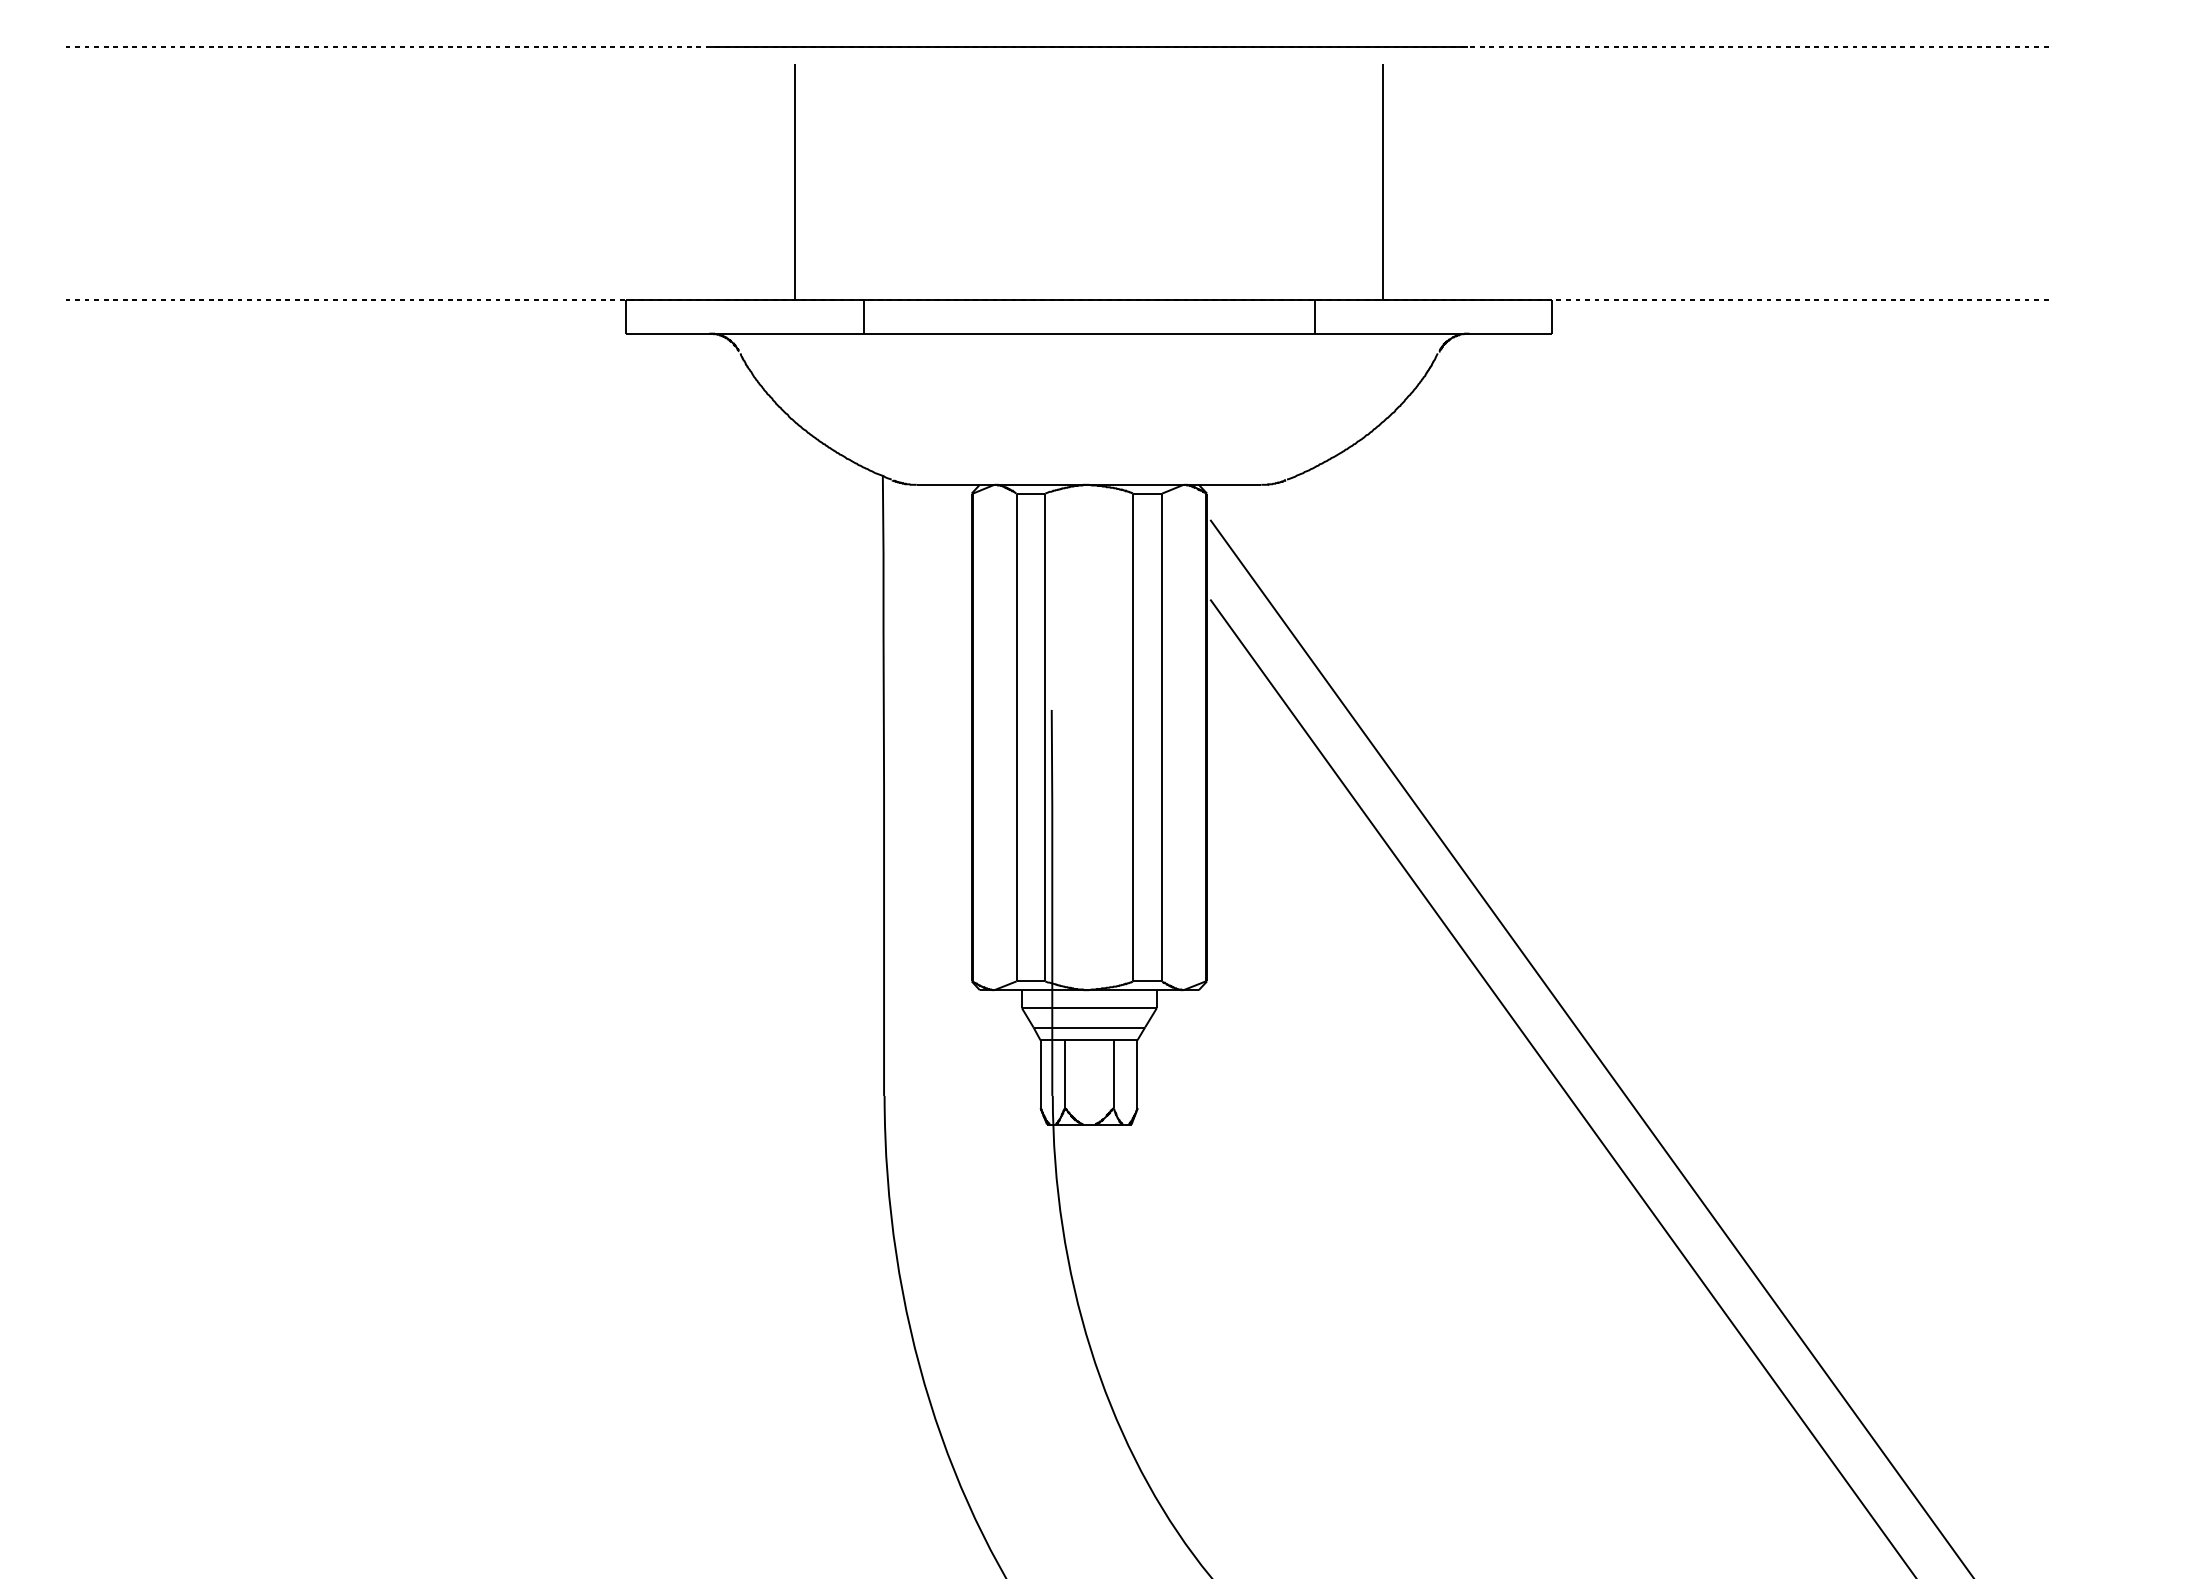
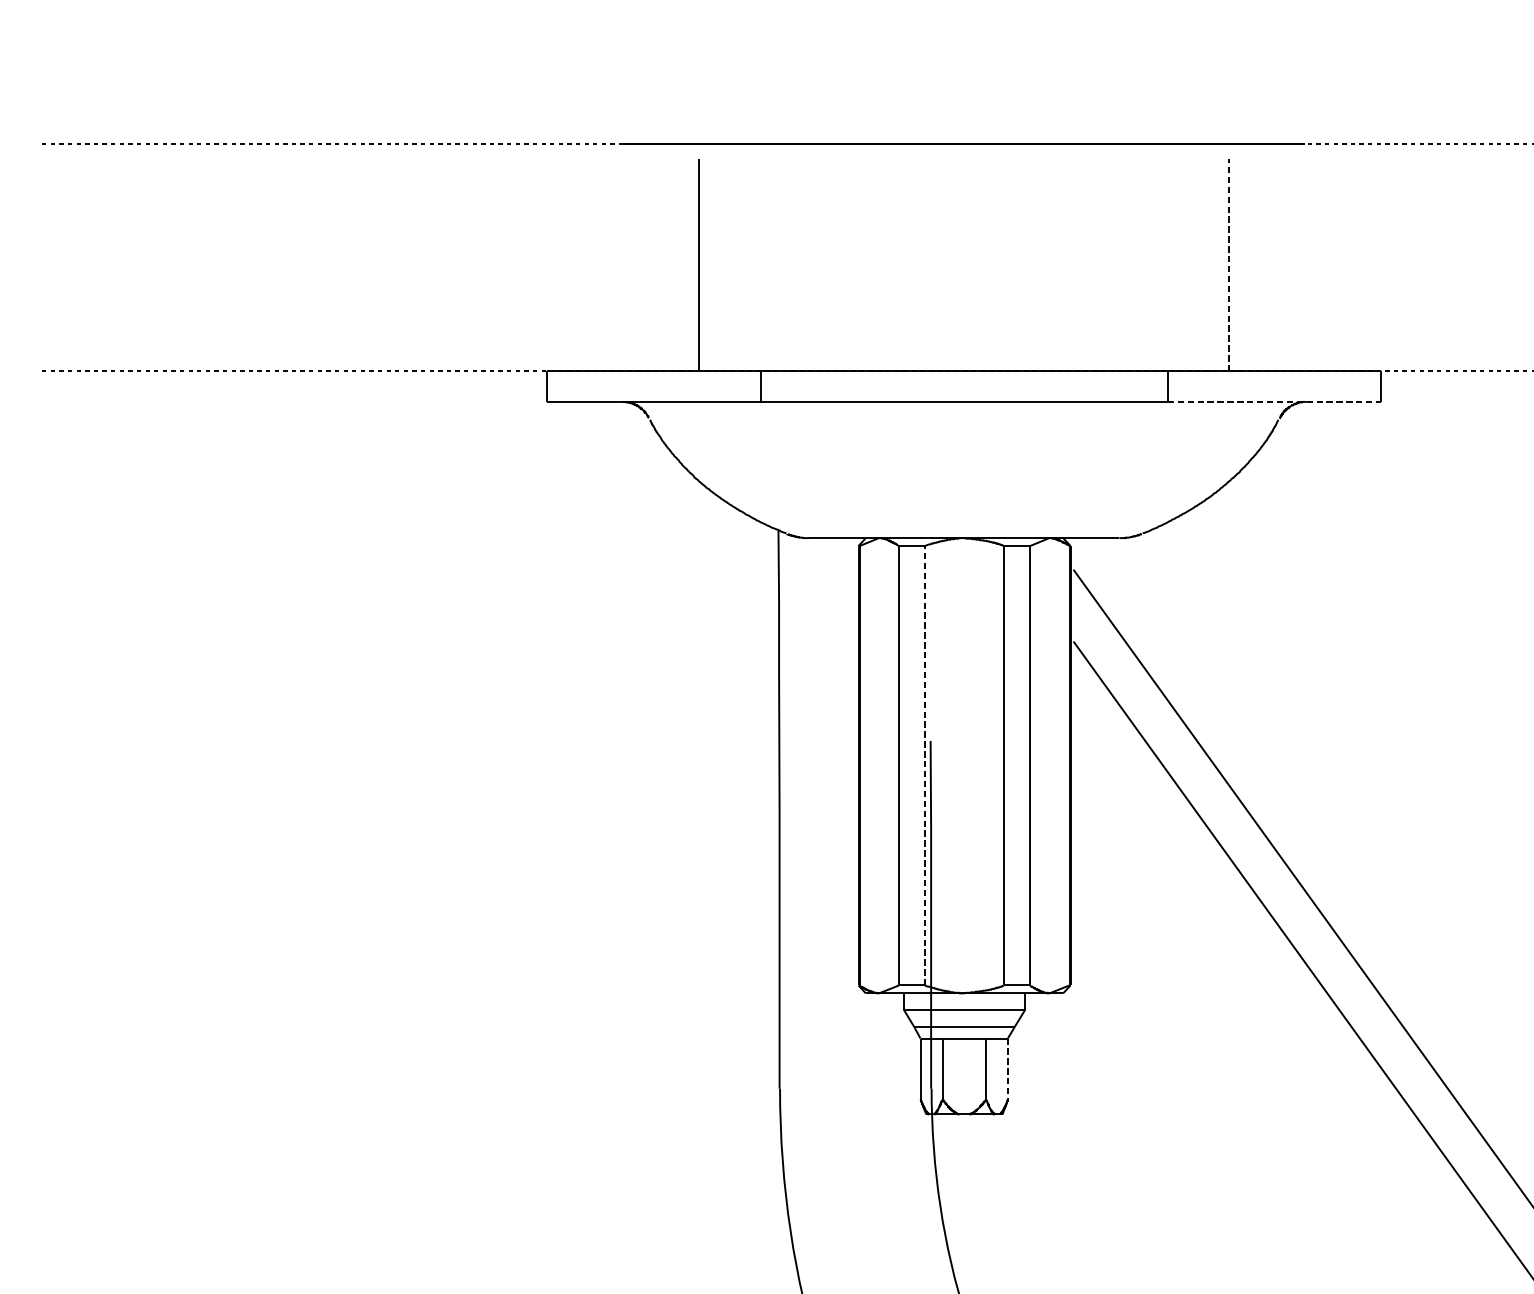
line: (1383, 182) -> (1229, 265), solid -> dashed
line: (1433, 333) -> (1274, 401), solid -> dashed
line: (1045, 737) -> (924, 765), solid -> dashed
line: (1137, 1074) -> (1007, 1069), solid -> dashed

